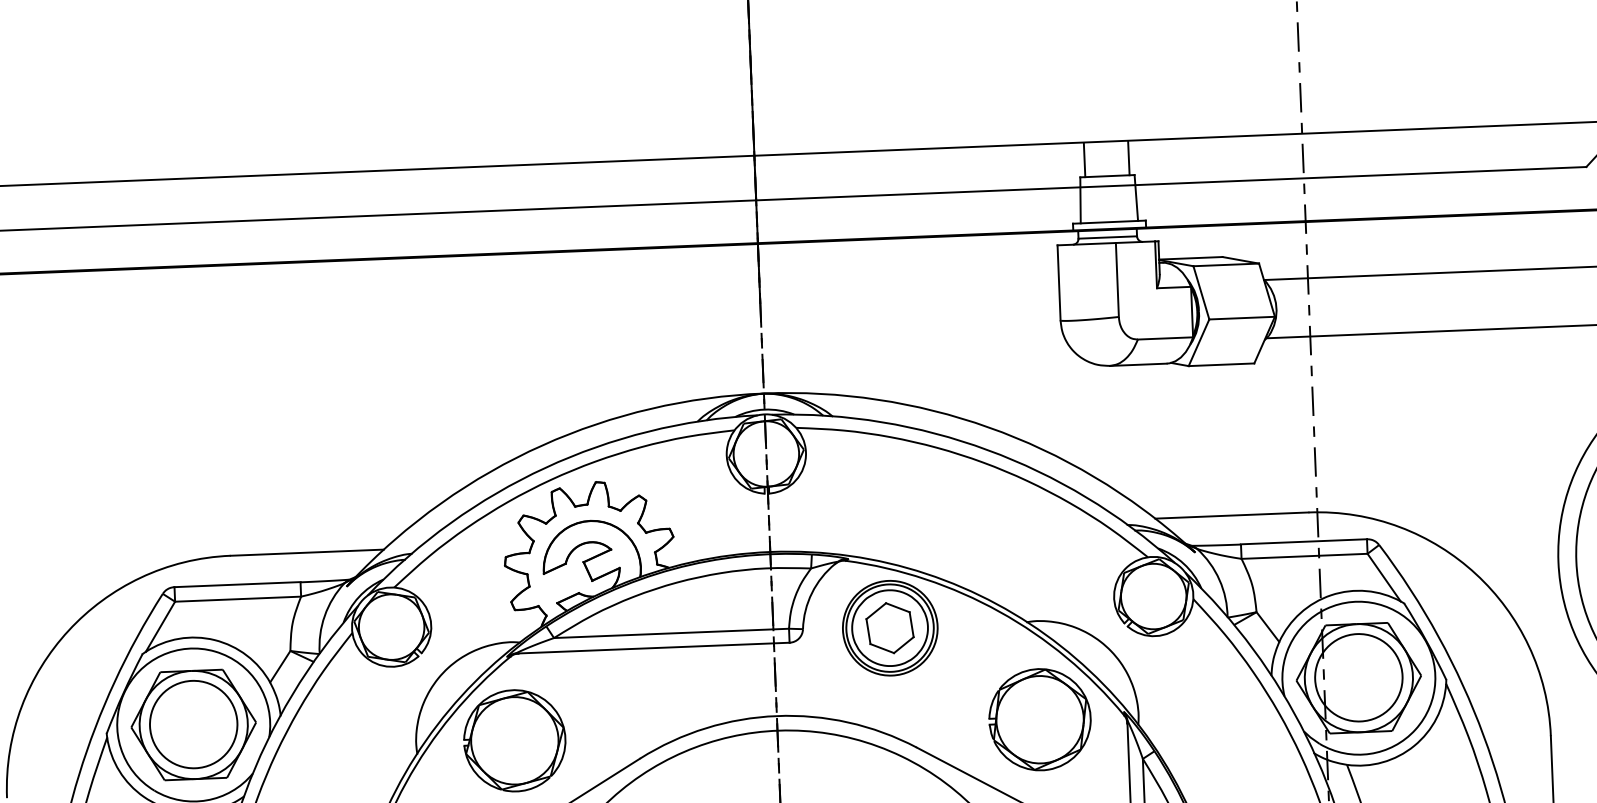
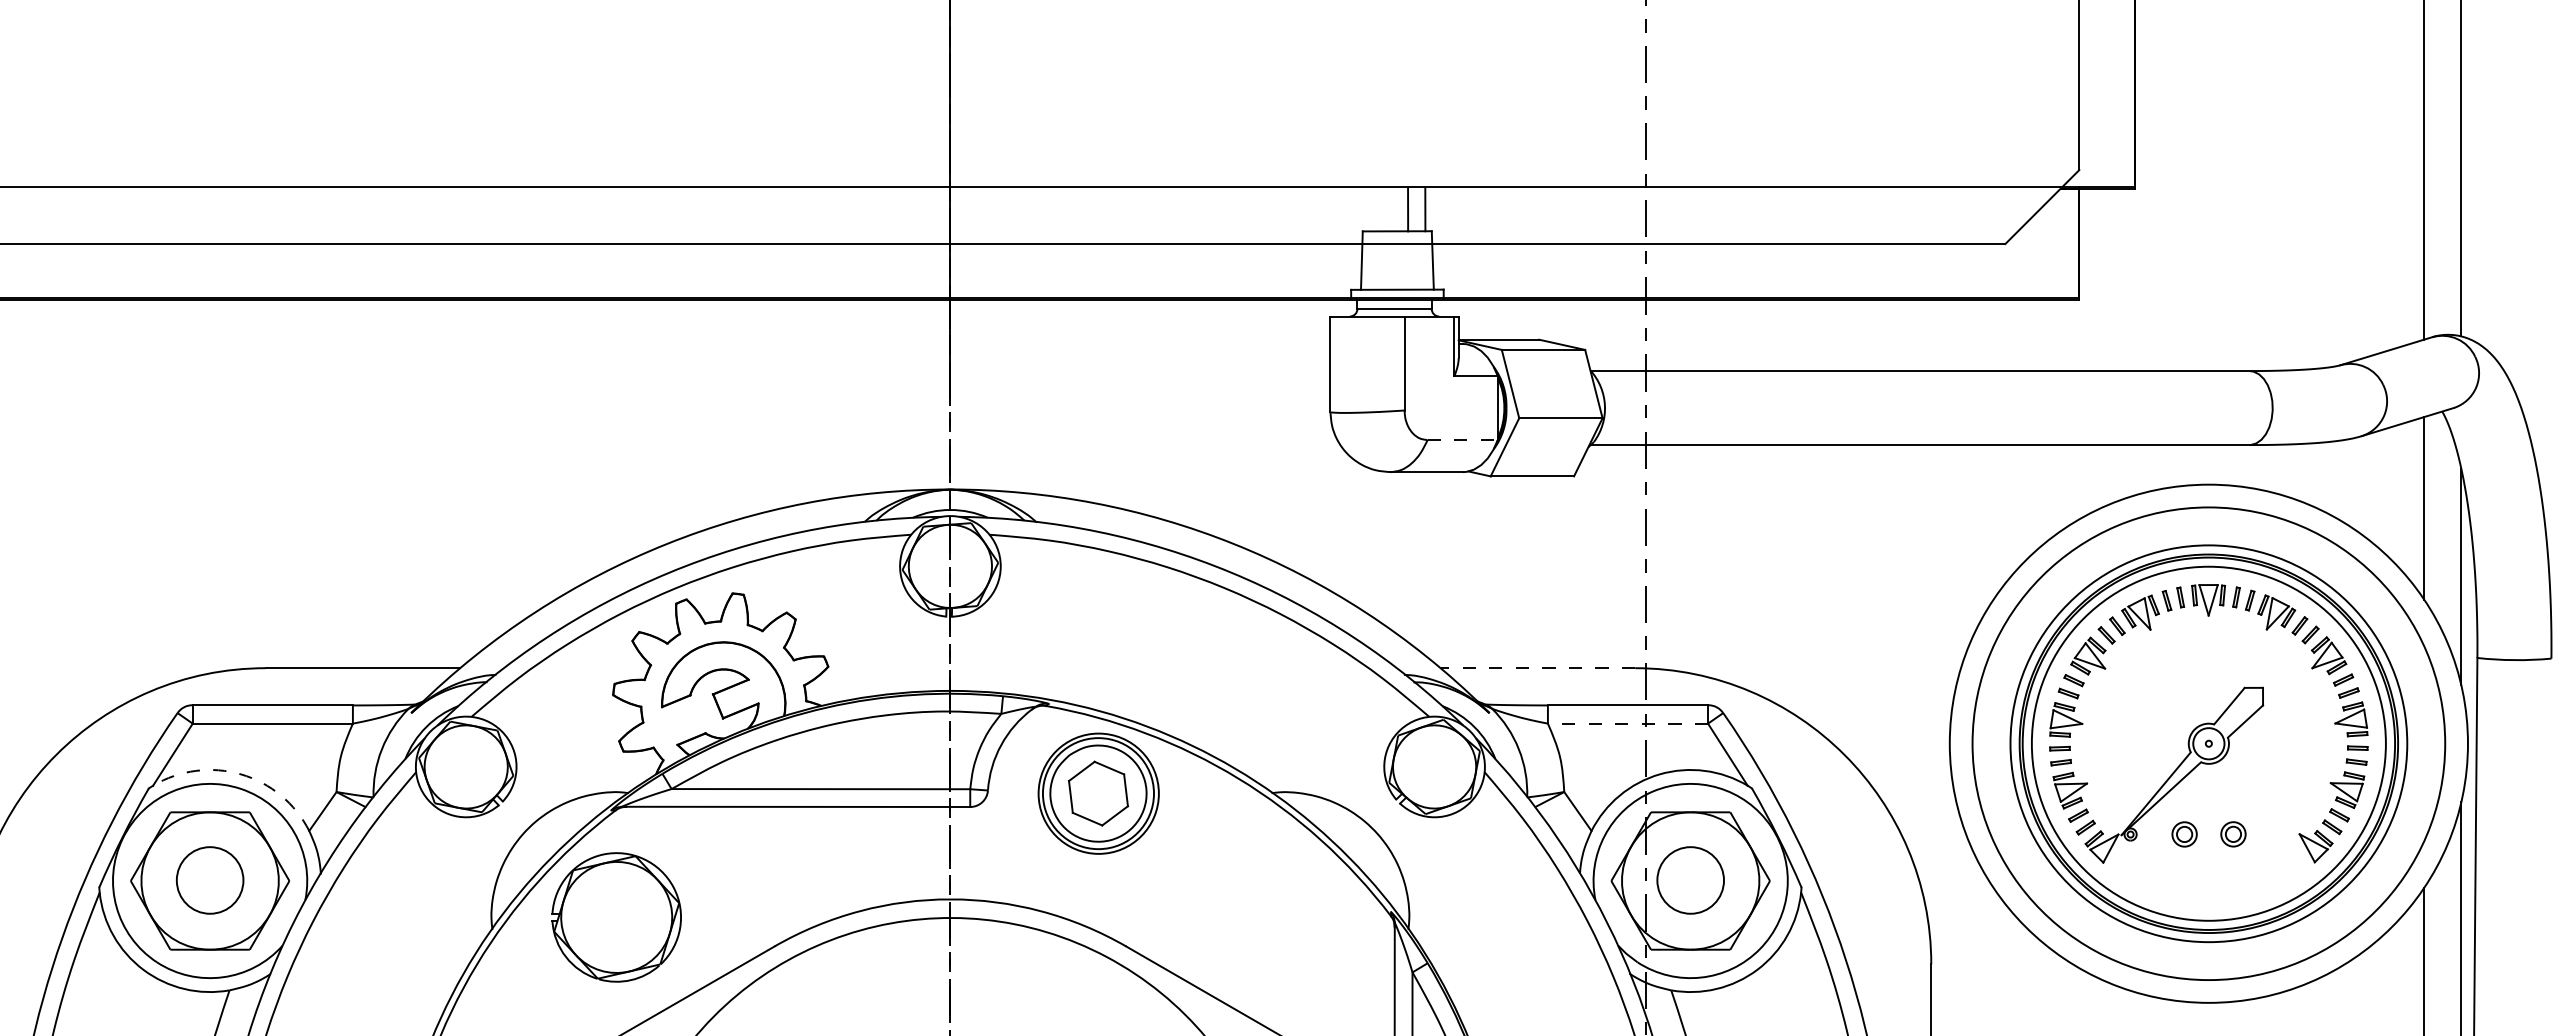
line: (1084, 159) -> (1408, 209), moved
line: (1166, 338) -> (1463, 440), solid -> dashed
line: (1231, 515) -> (1537, 668), solid -> dashed
line: (1304, 556) -> (1627, 723), solid -> dashed
arc: (215, 640) -> (241, 774), solid -> dashed
circle: (1358, 677) -> (1690, 879), size x0.6
part: (1040, 719) -> (1284, 917), removed
circle: (193, 723) -> (209, 879), size x0.6

